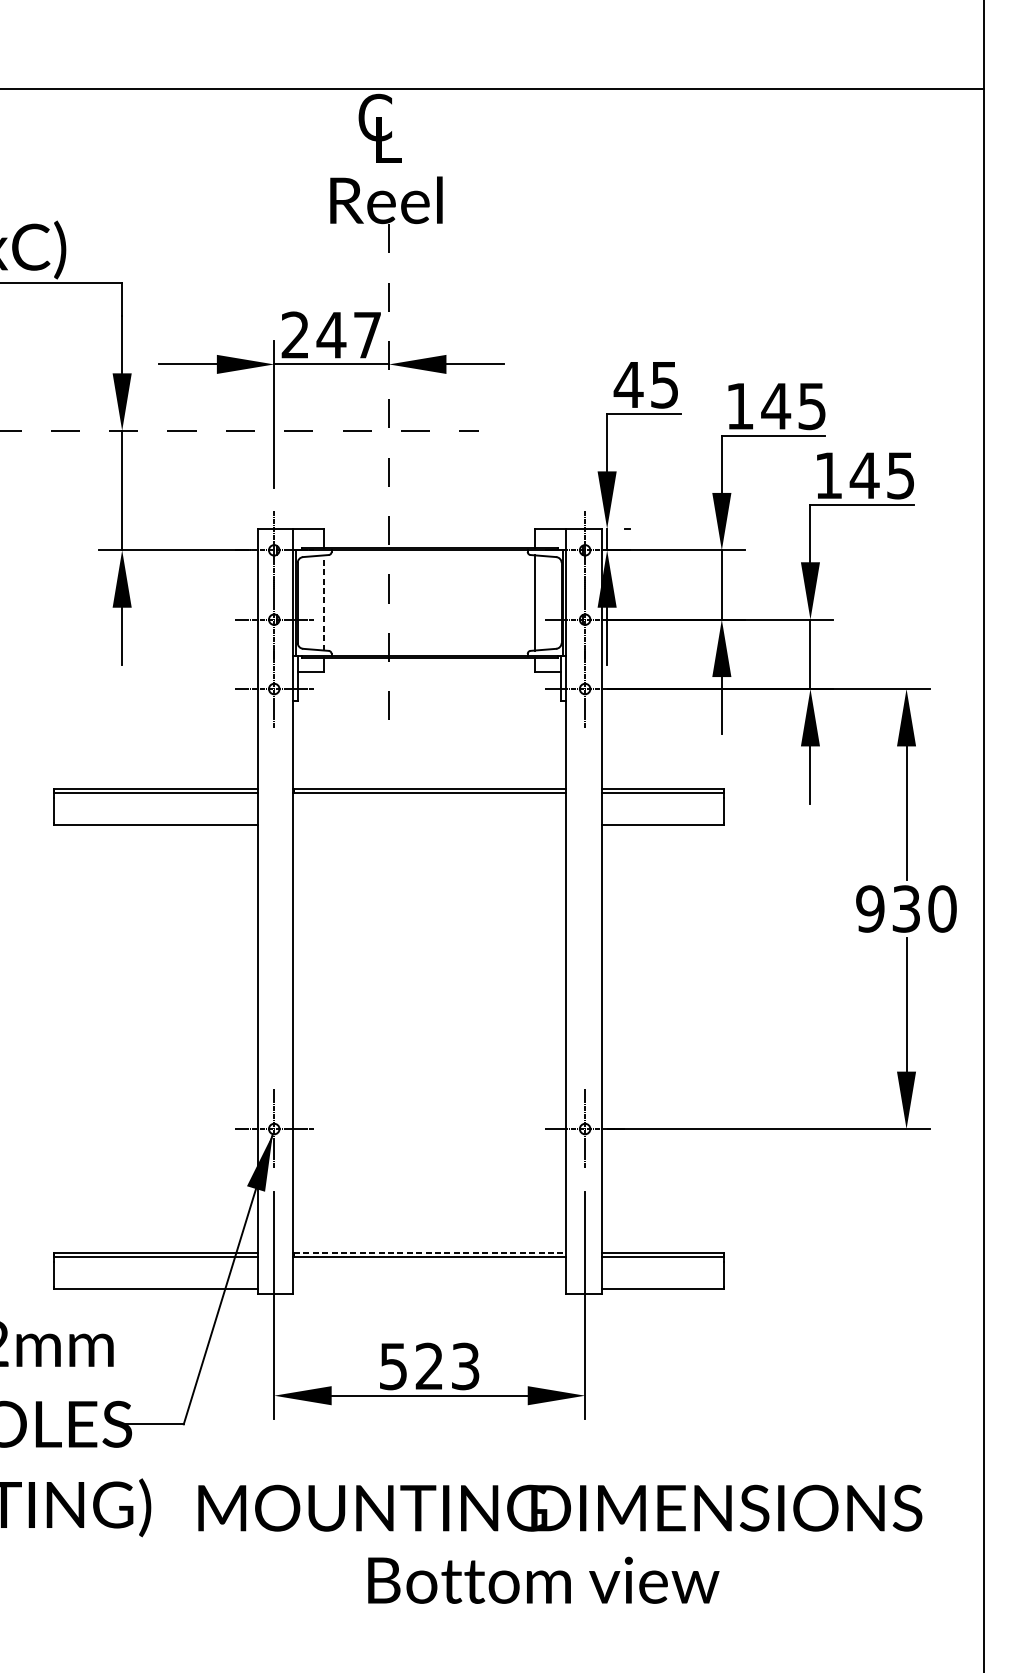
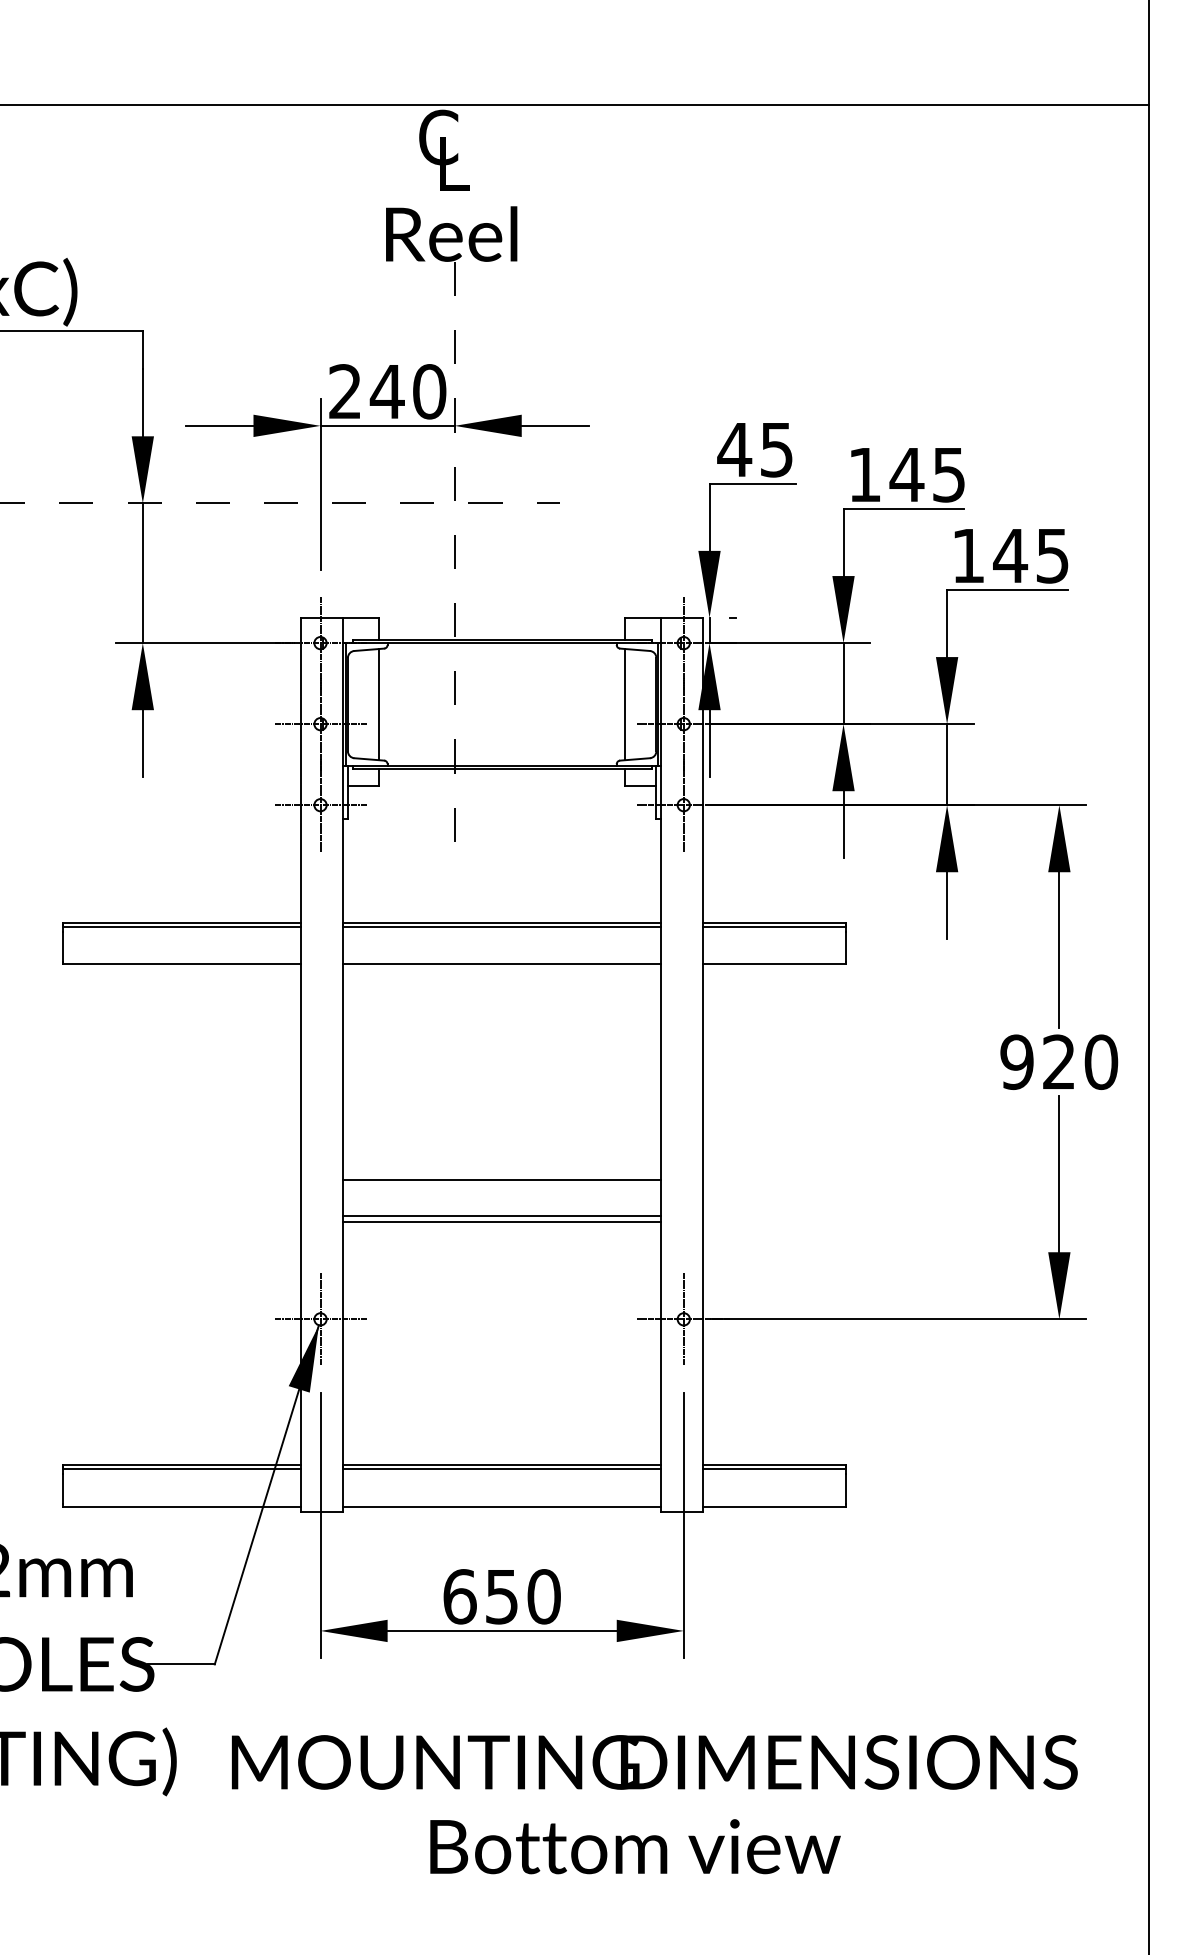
text: (367, 335) -> (429, 391), 247 -> 240
line: (324, 602) -> (379, 704), dashed -> solid
line: (429, 825) -> (501, 964), added
text: (906, 909) -> (1059, 1062), 930 -> 920
line: (429, 1009) -> (501, 1179), added
line: (429, 1040) -> (501, 1215), added
line: (429, 1045) -> (501, 1221), added
line: (429, 1253) -> (502, 1464), dashed -> solid
line: (429, 1289) -> (501, 1506), added
text: (429, 1366) -> (501, 1596), 523 -> 650

